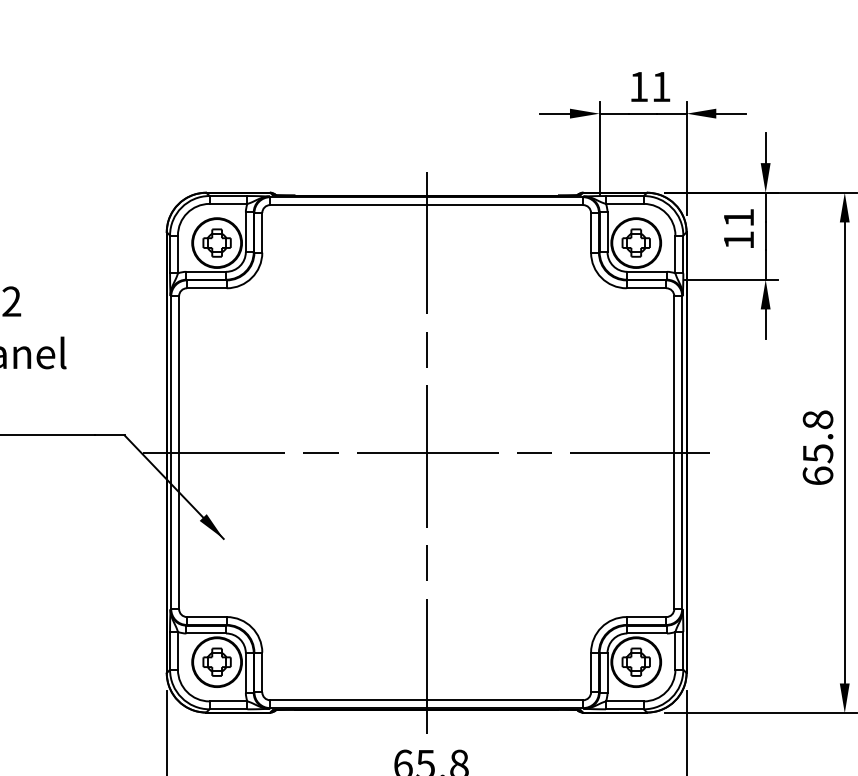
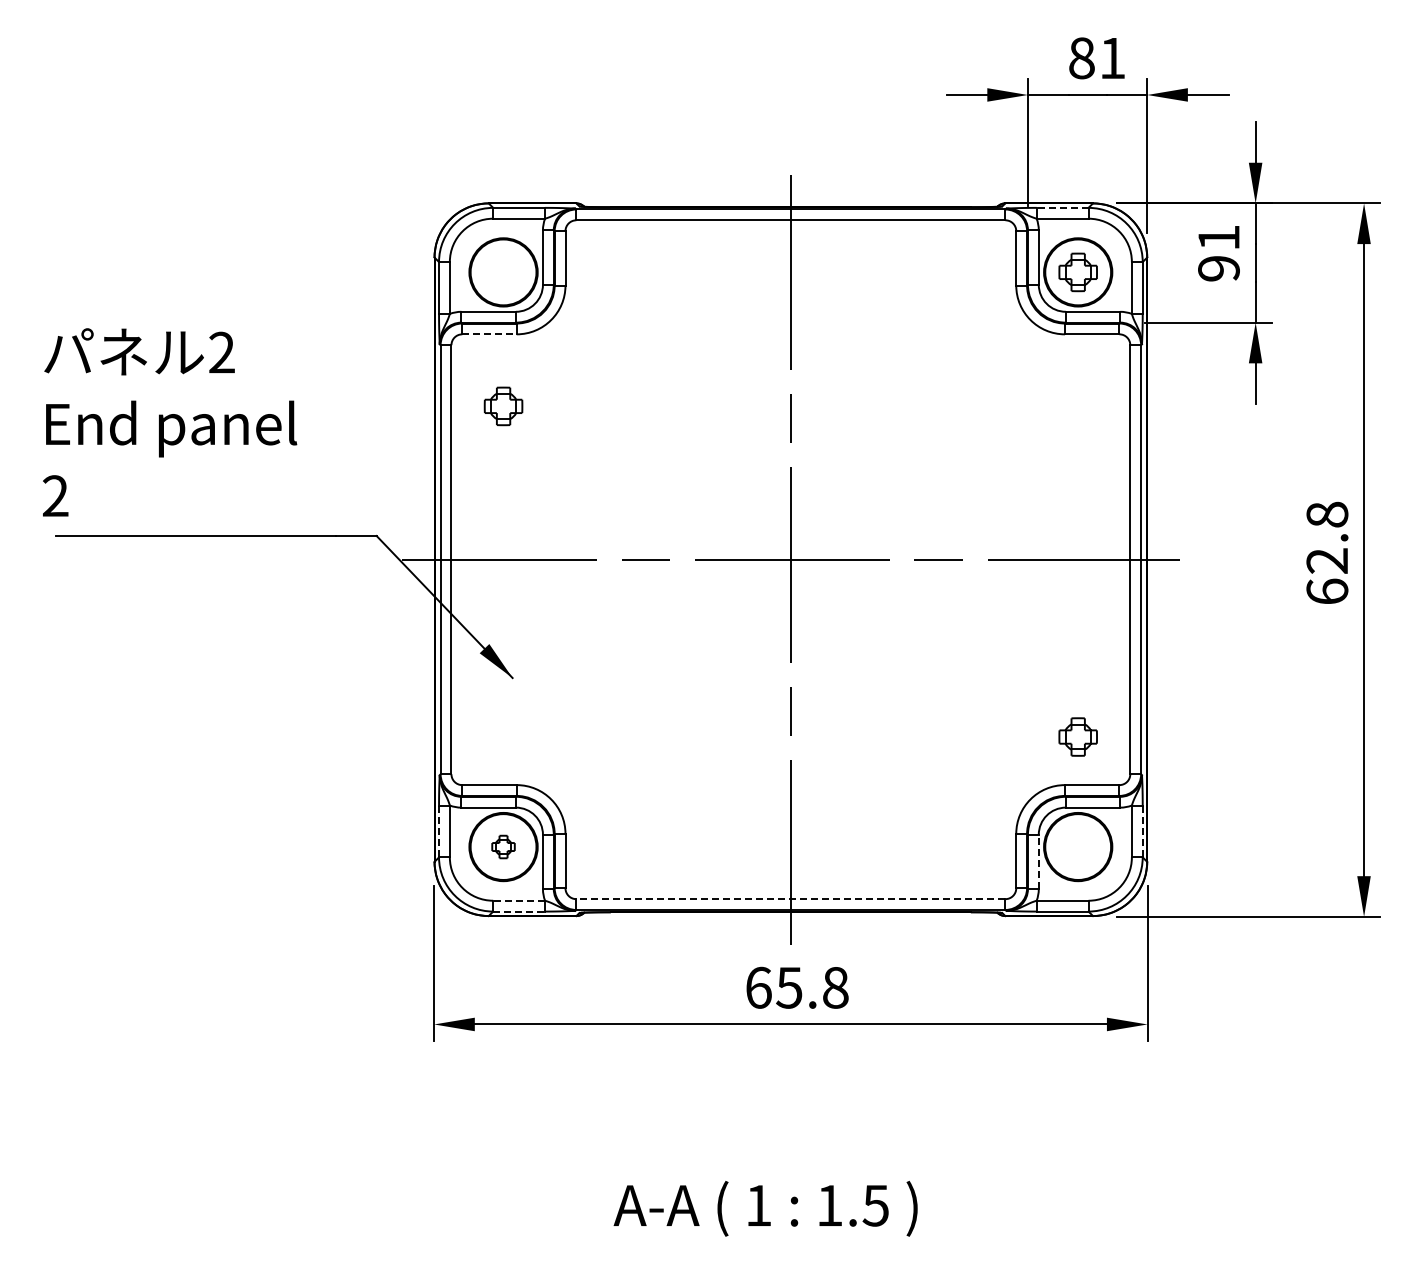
text: (638, 87) -> (1081, 58), 11 -> 81
line: (624, 195) -> (1062, 207), solid -> dashed
text: (738, 240) -> (1218, 268), 11 -> 91
part: (217, 243) -> (503, 406), moved
line: (207, 288) -> (490, 334), solid -> dashed
text: (818, 453) -> (1327, 561), 65.8 -> 62.8
line: (170, 650) -> (439, 831), solid -> dashed
line: (683, 650) -> (1142, 831), solid -> dashed
part: (217, 661) -> (503, 846), size x0.6
part: (635, 661) -> (1077, 736), moved
line: (607, 672) -> (1038, 861), solid -> dashed
line: (426, 700) -> (790, 899), solid -> dashed
line: (228, 701) -> (519, 900), solid -> dashed
line: (228, 709) -> (519, 911), solid -> dashed

